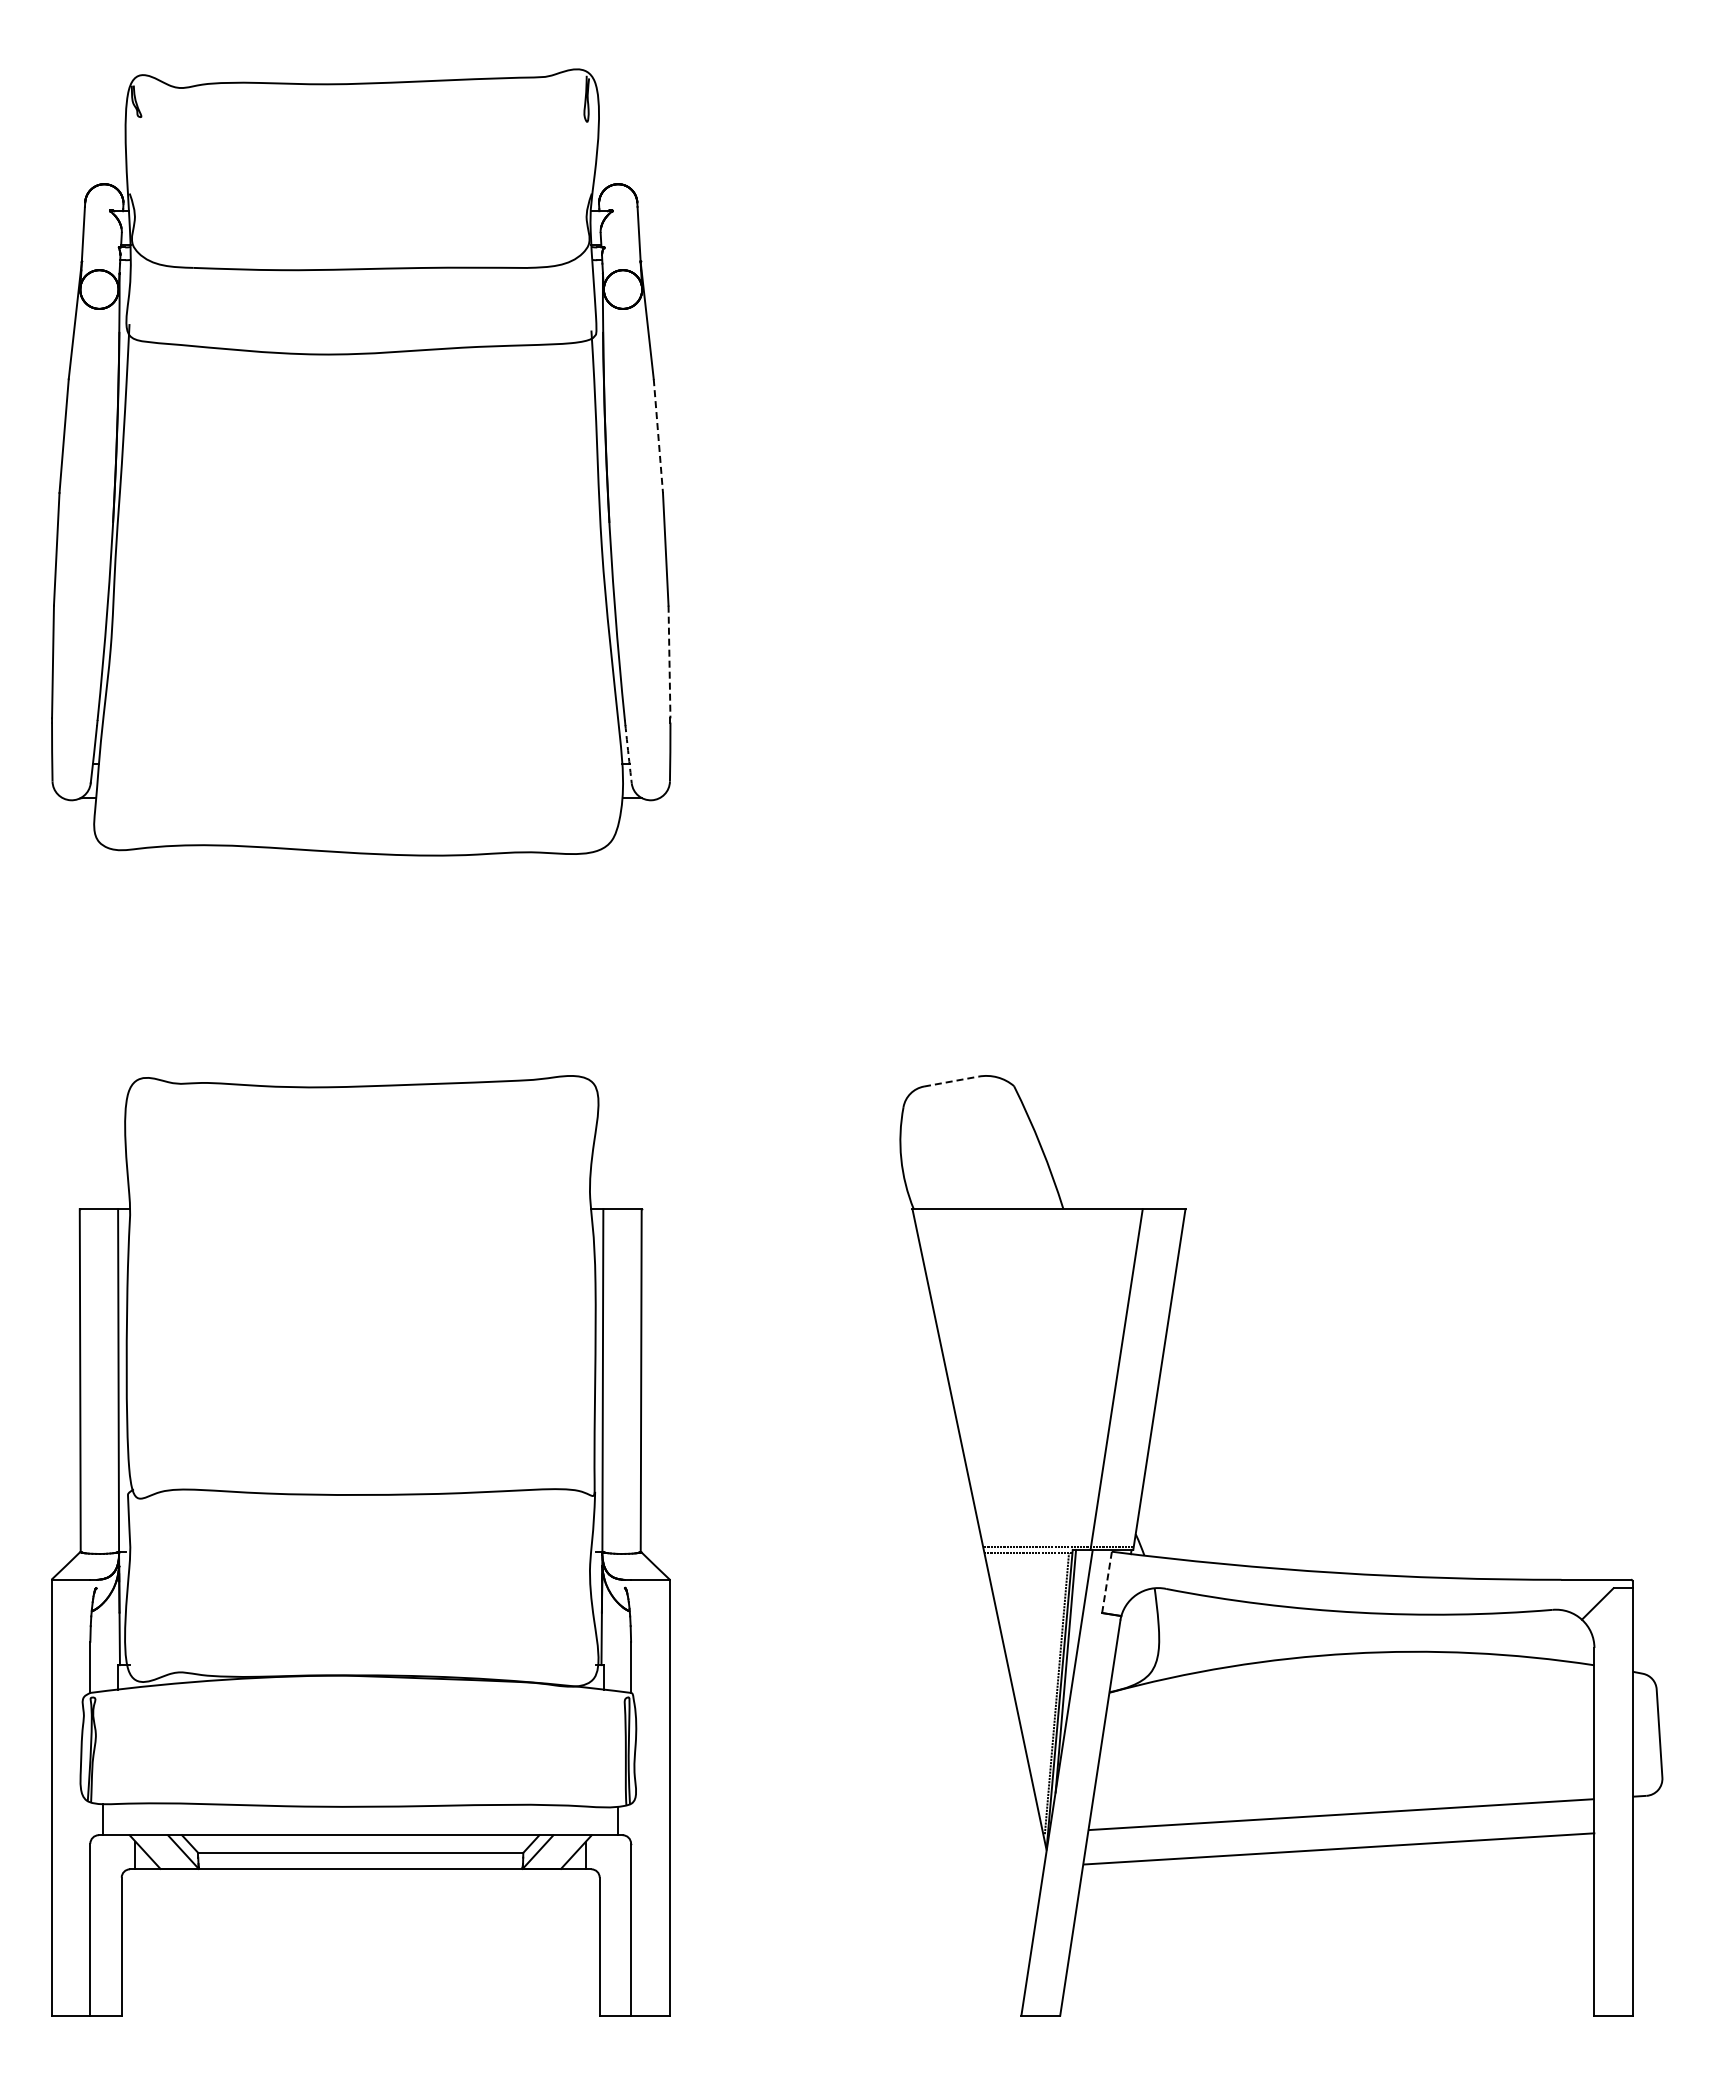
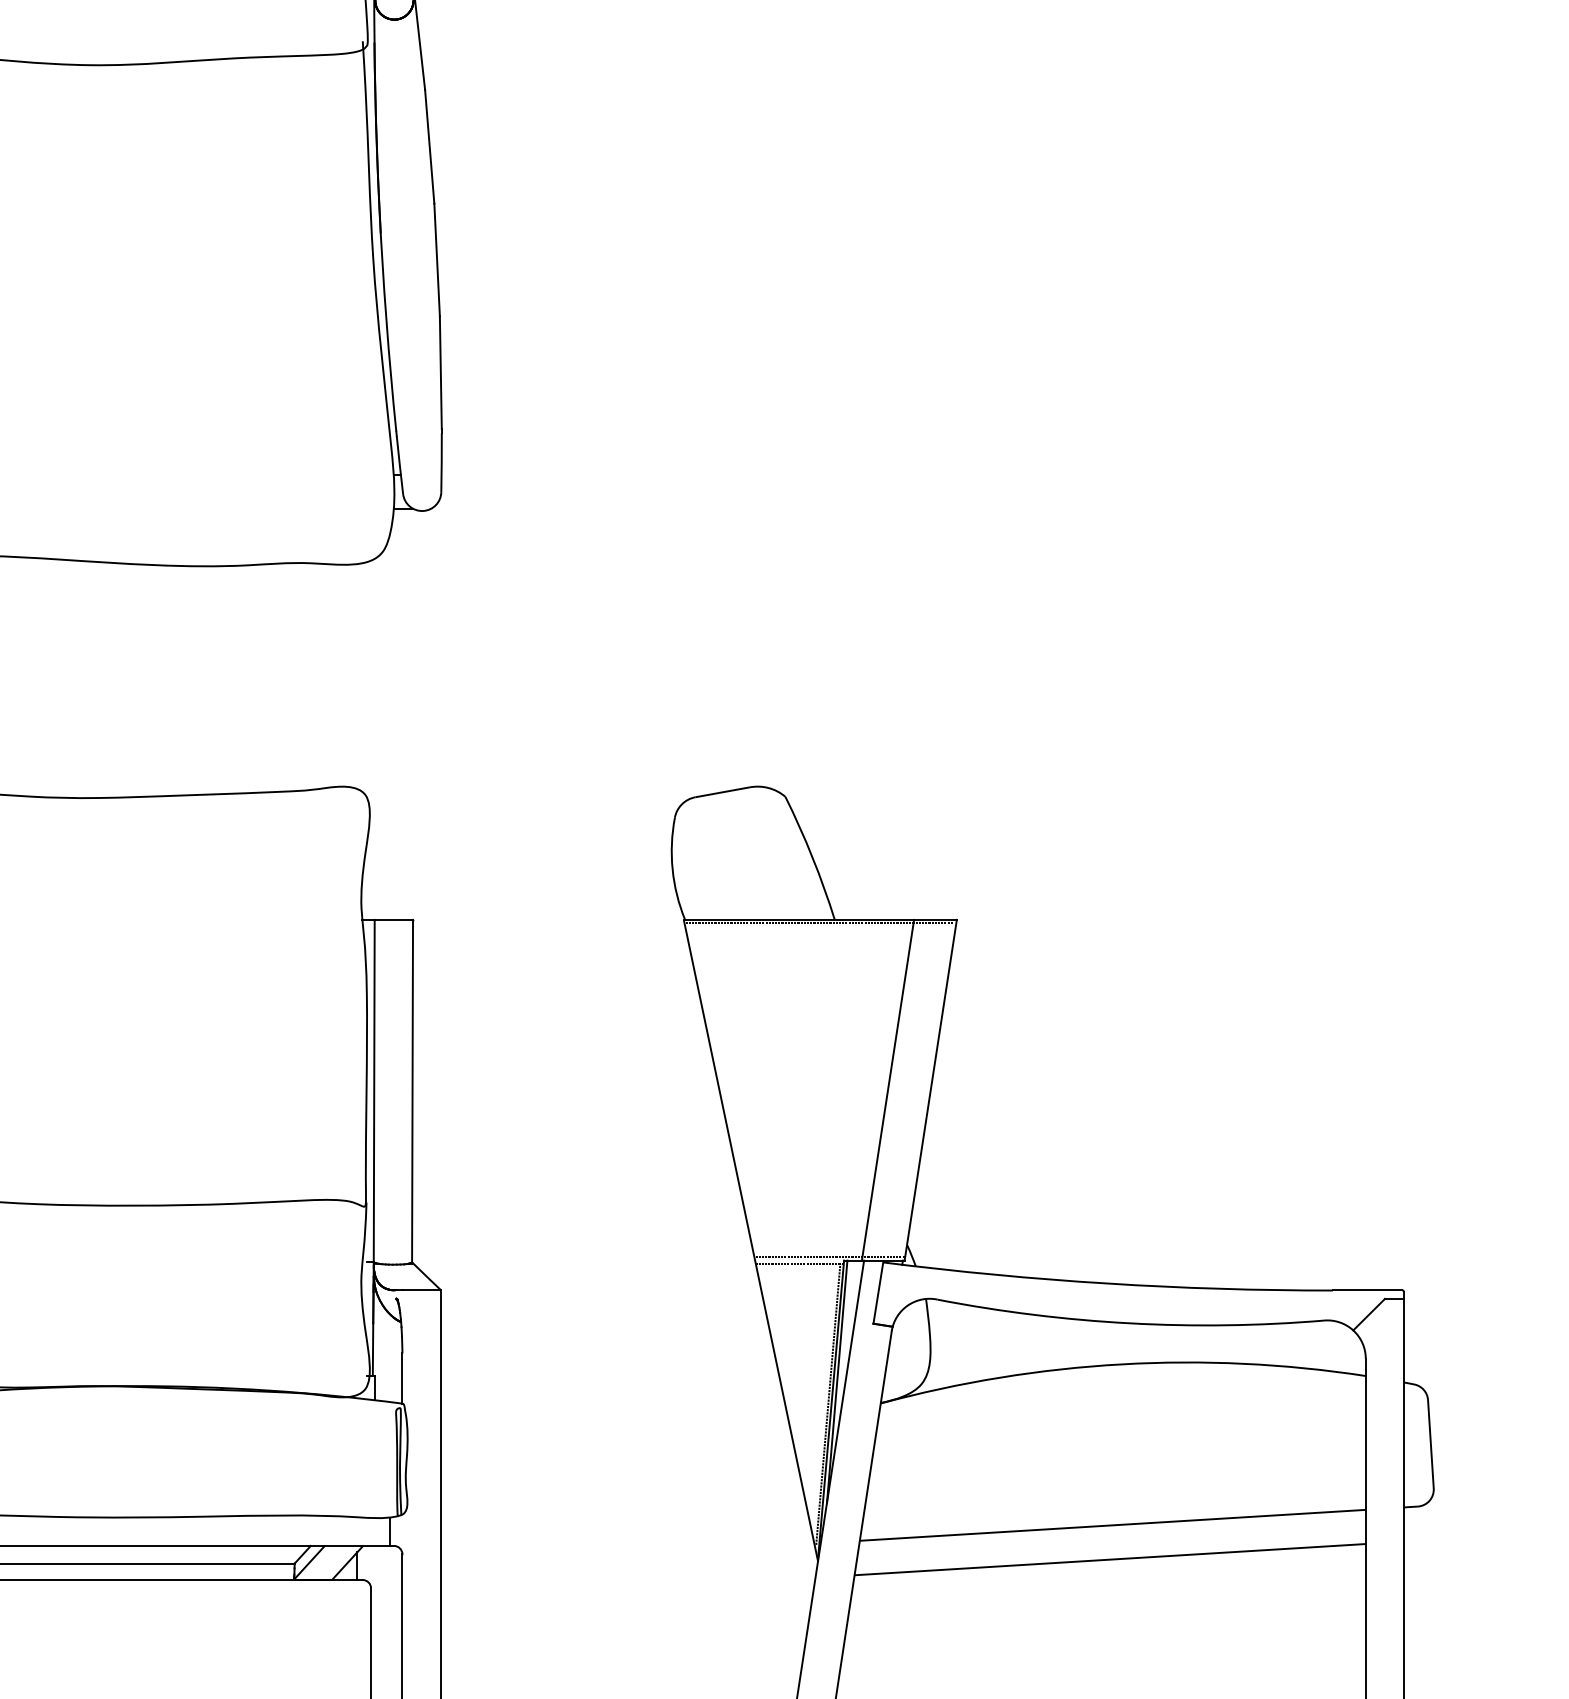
line: (658, 436) -> (429, 147), dashed -> solid
line: (669, 662) -> (440, 373), dashed -> solid
arc: (628, 754) -> (399, 465), dashed -> solid
line: (951, 1081) -> (722, 792), dashed -> solid
line: (1047, 1212) -> (818, 923), added
line: (1107, 1581) -> (878, 1292), dashed -> solid

